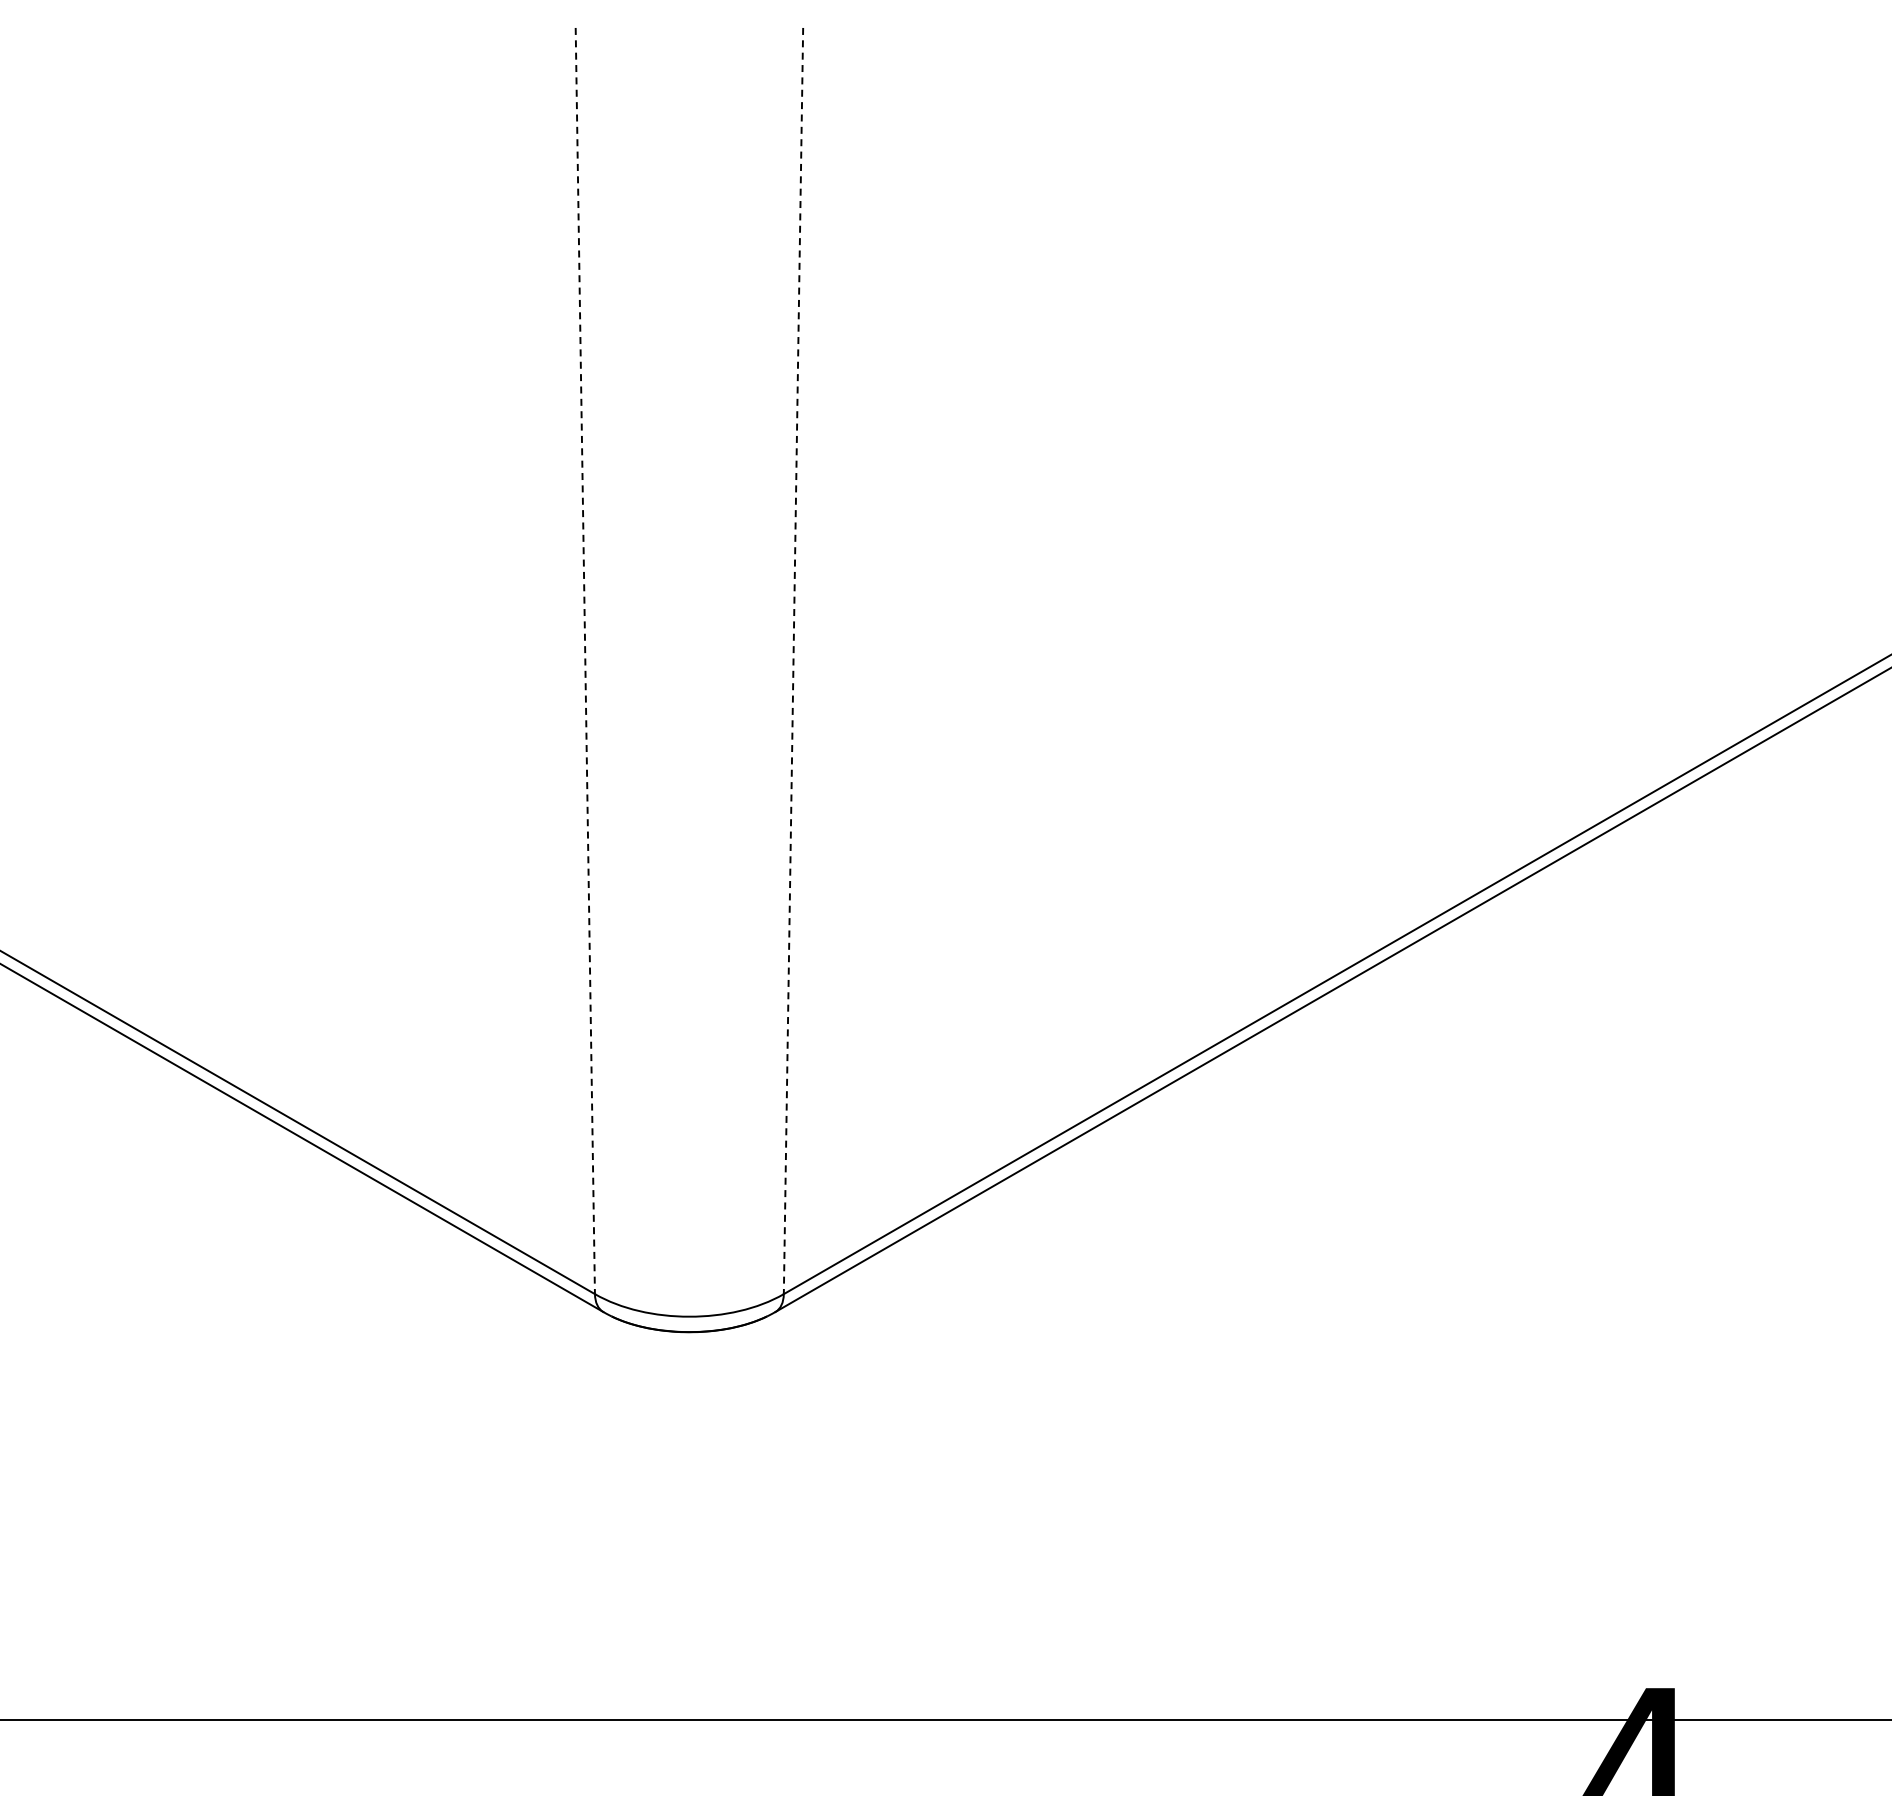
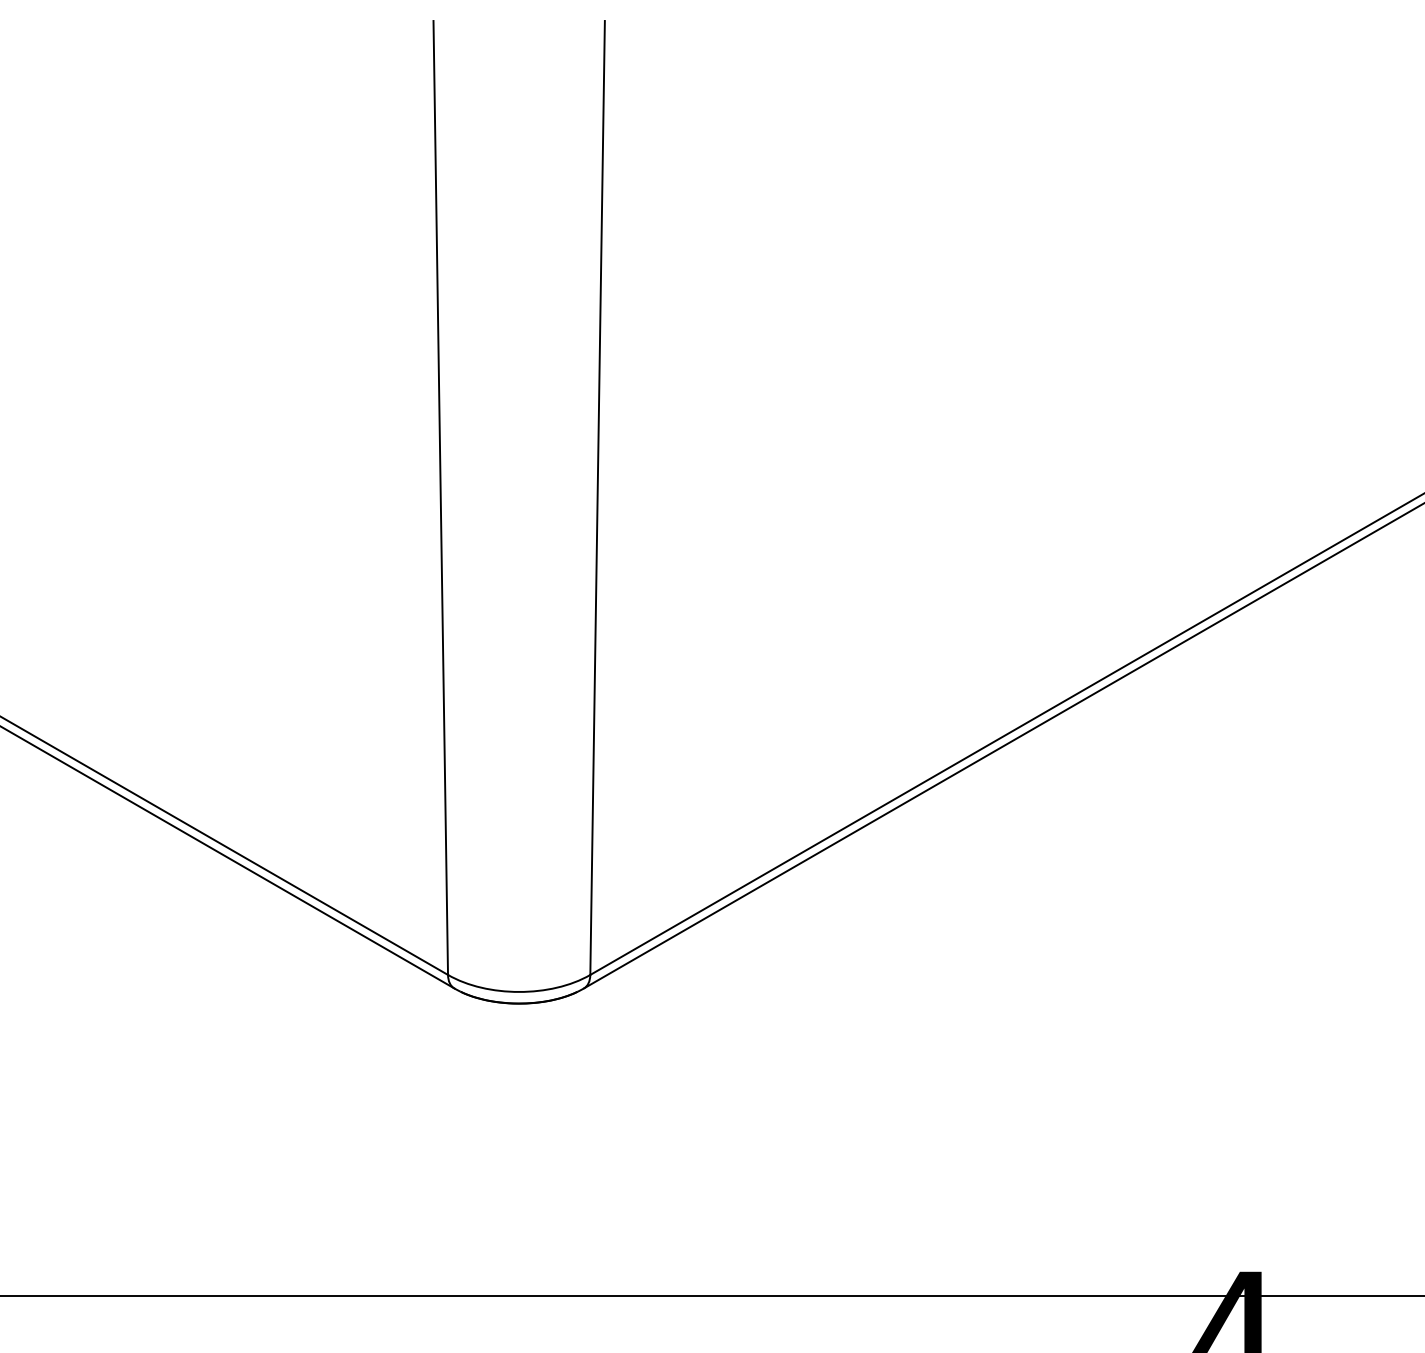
line: (585, 661) -> (440, 498), dashed -> solid
line: (793, 661) -> (597, 498), dashed -> solid

